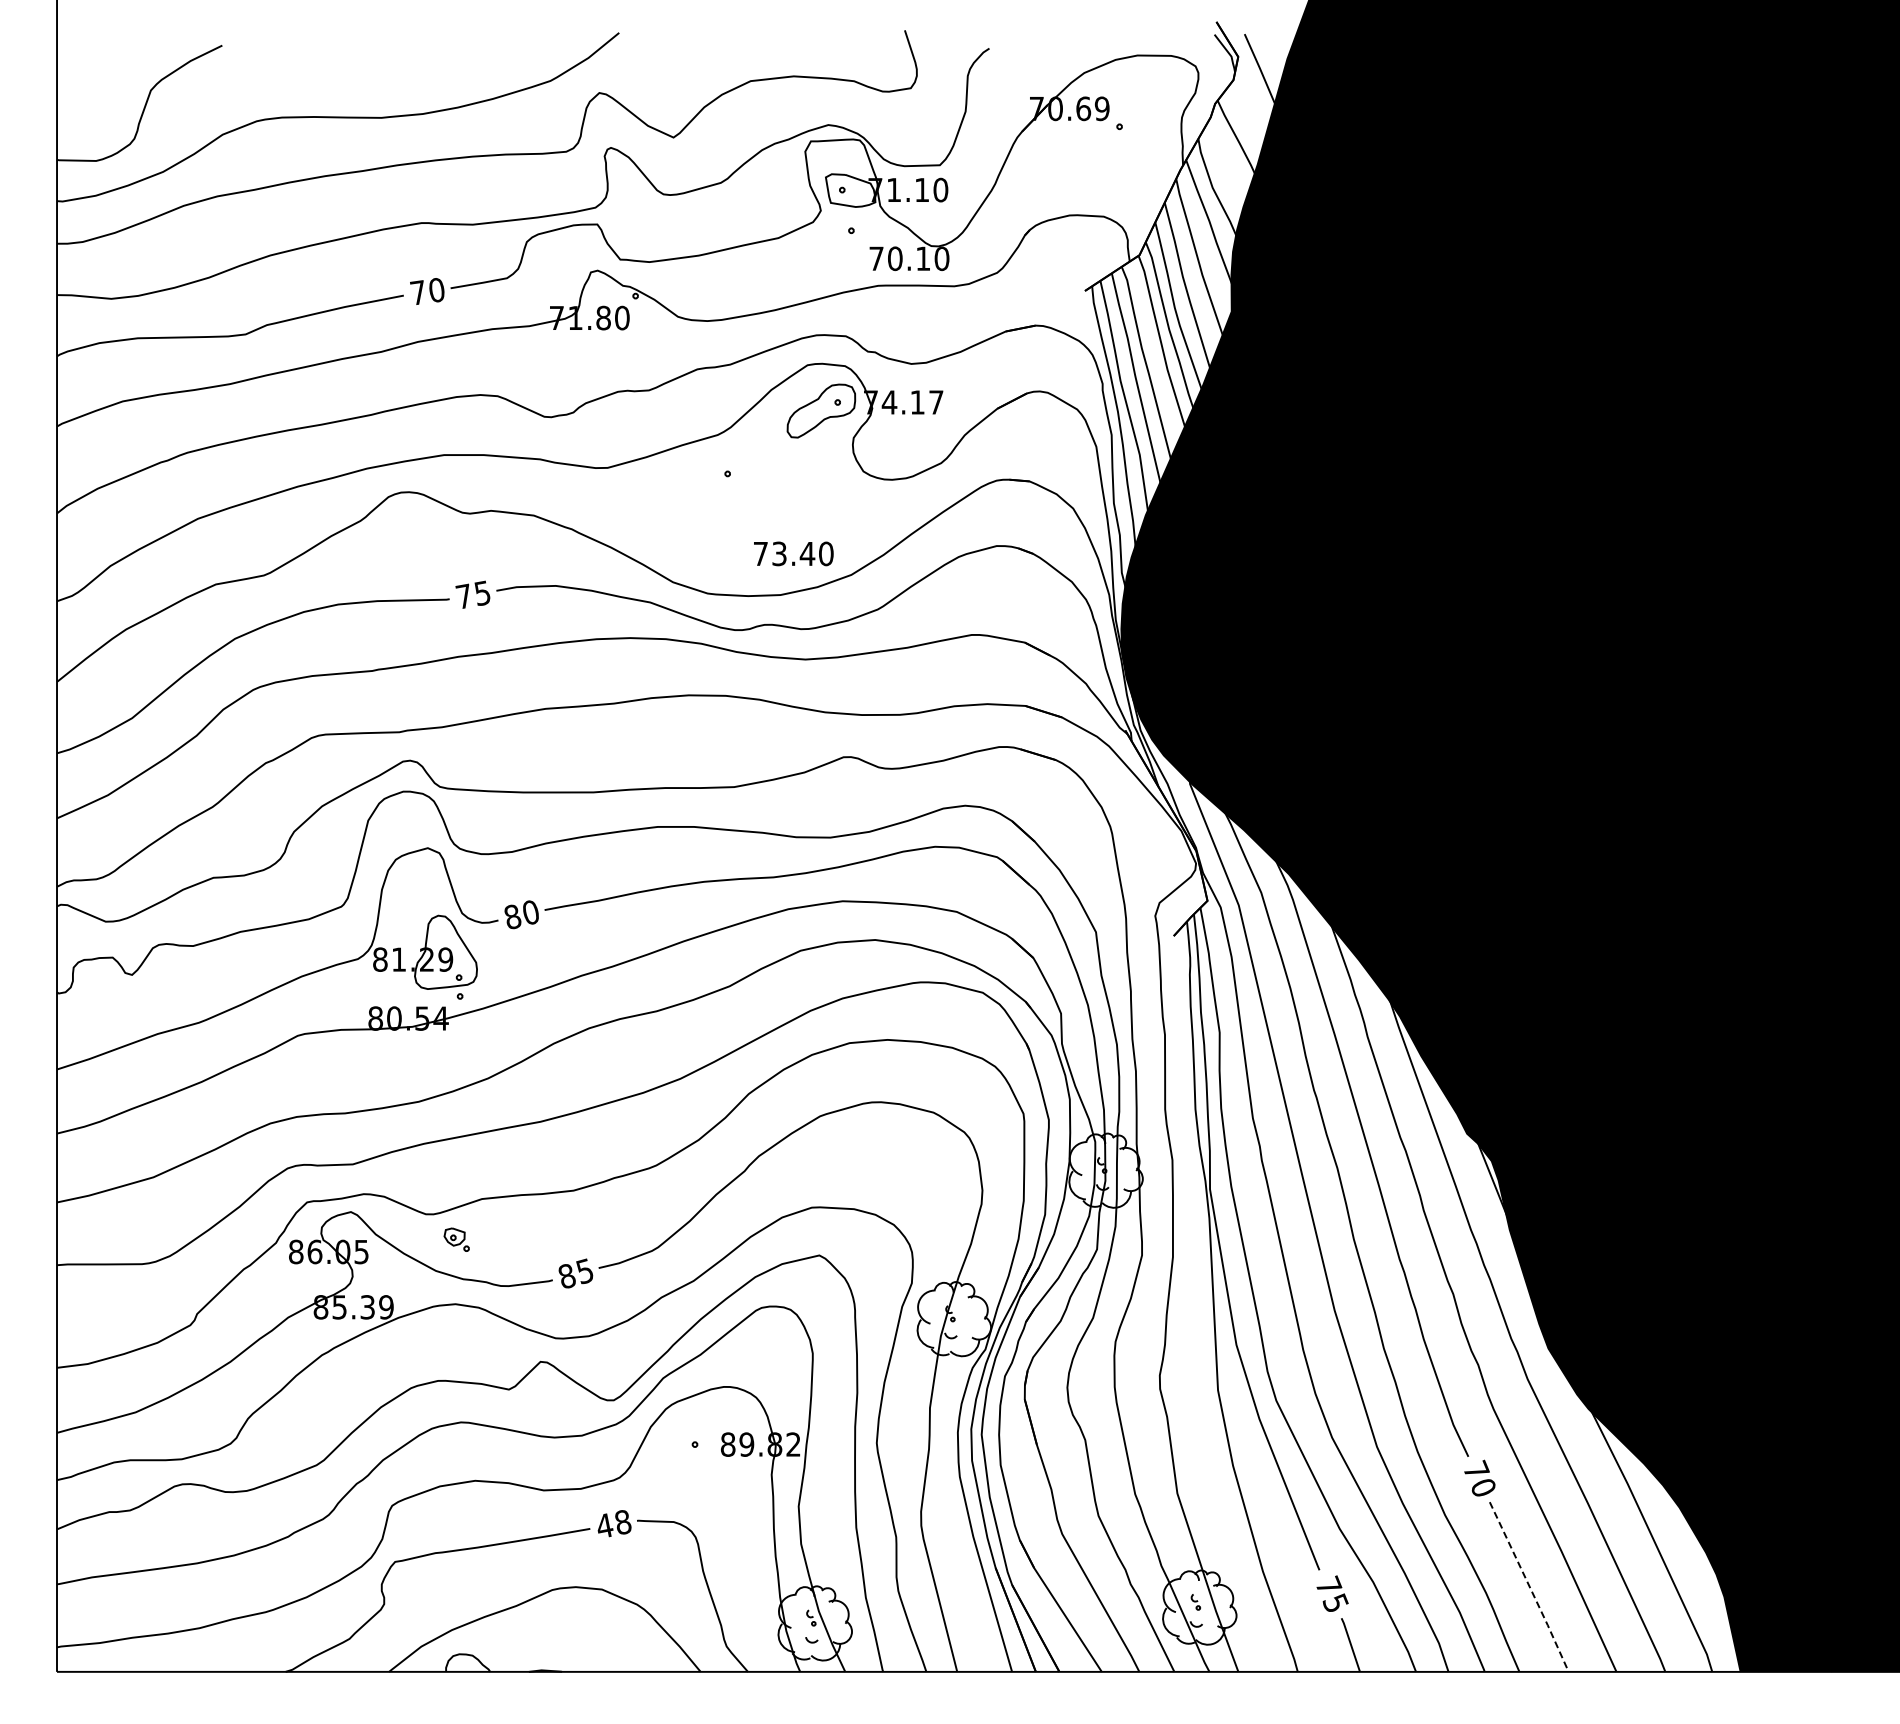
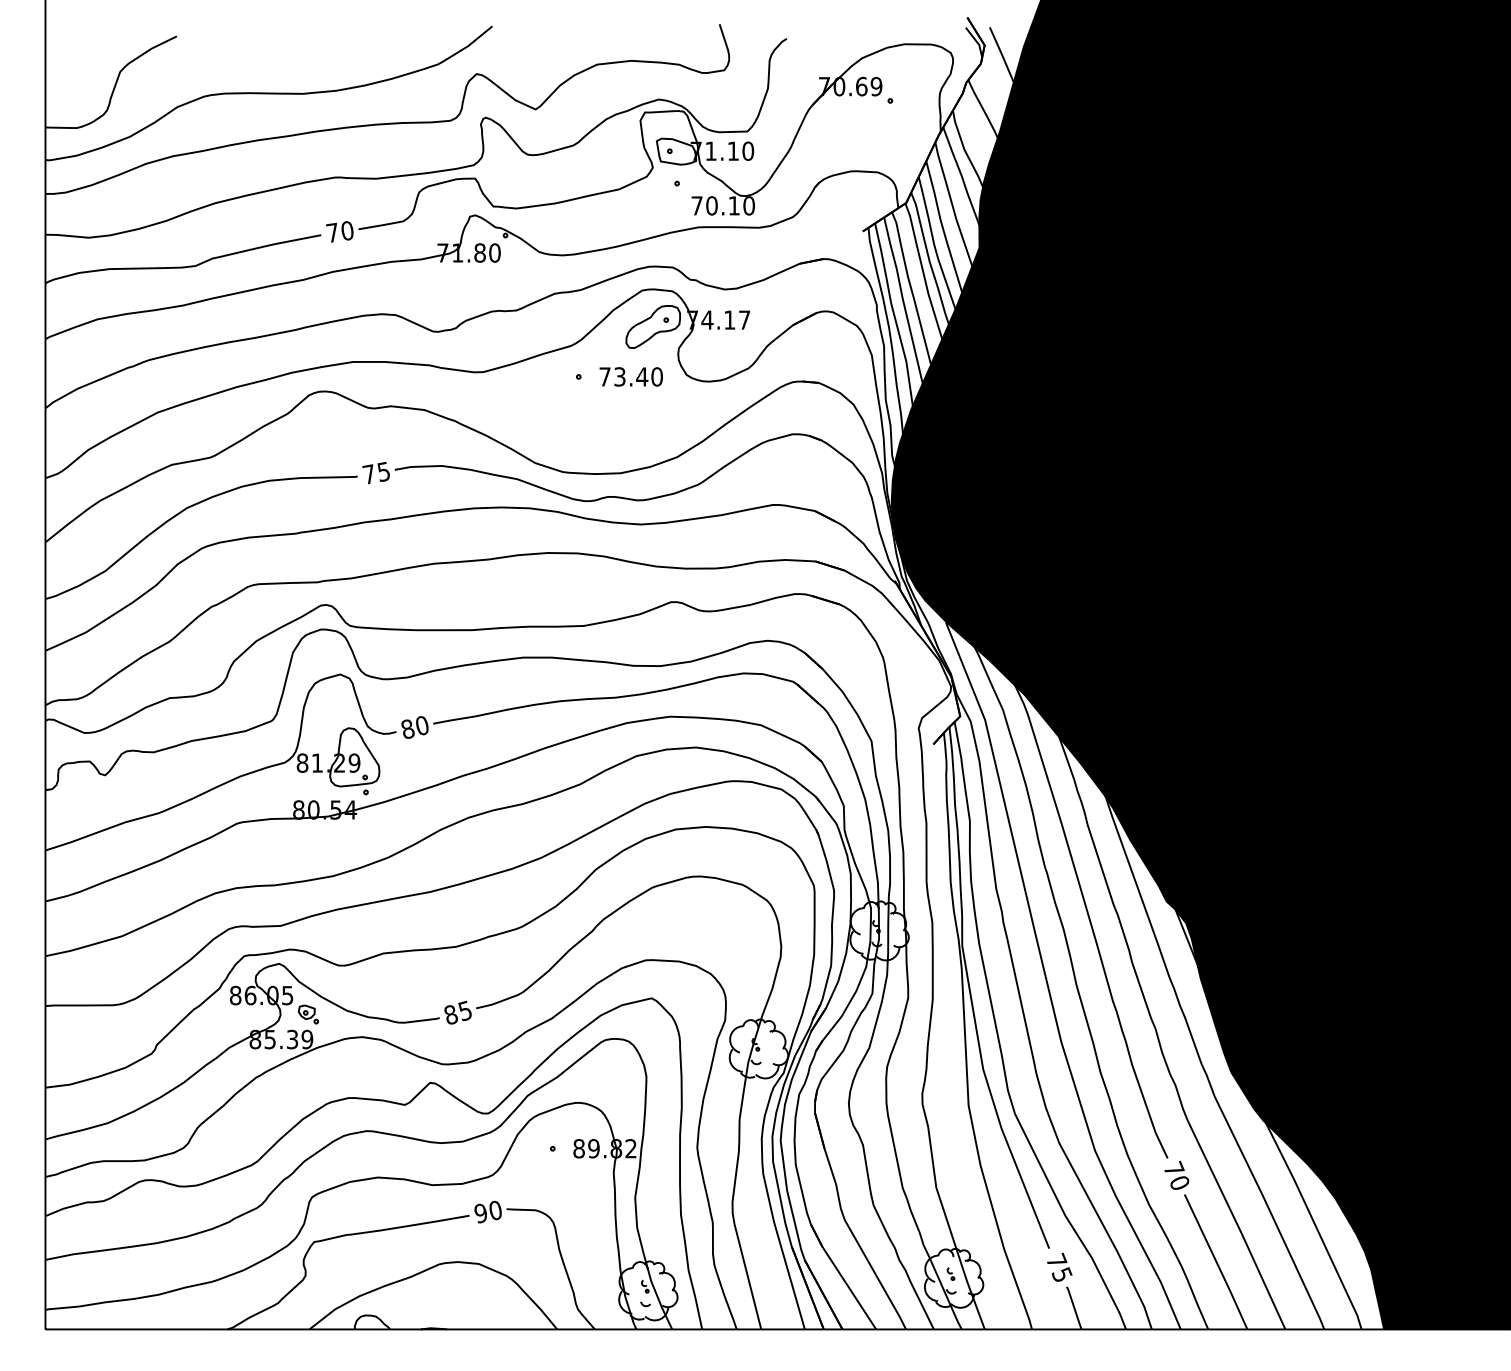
text: (793, 553) -> (631, 376), moved
part: (456, 1239) -> (308, 1014), moved
text: (613, 1524) -> (487, 1212), 48 -> 90
line: (1530, 1588) -> (1217, 1263), dashed -> solid

